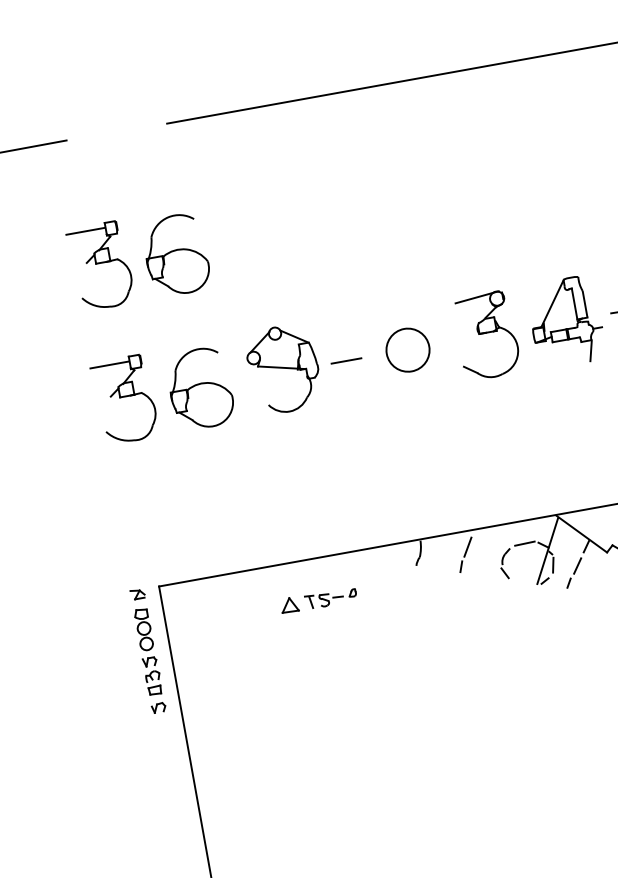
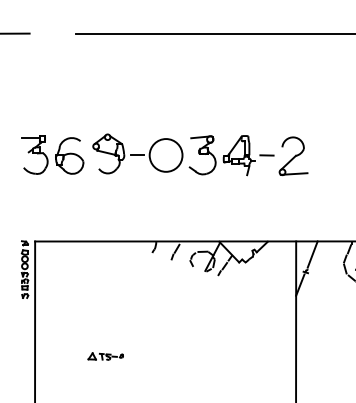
part: (138, 258) -> (52, 92), removed
circle: (406, 350) -> (165, 155), size x1.67
part: (318, 600) -> (105, 356), moved

